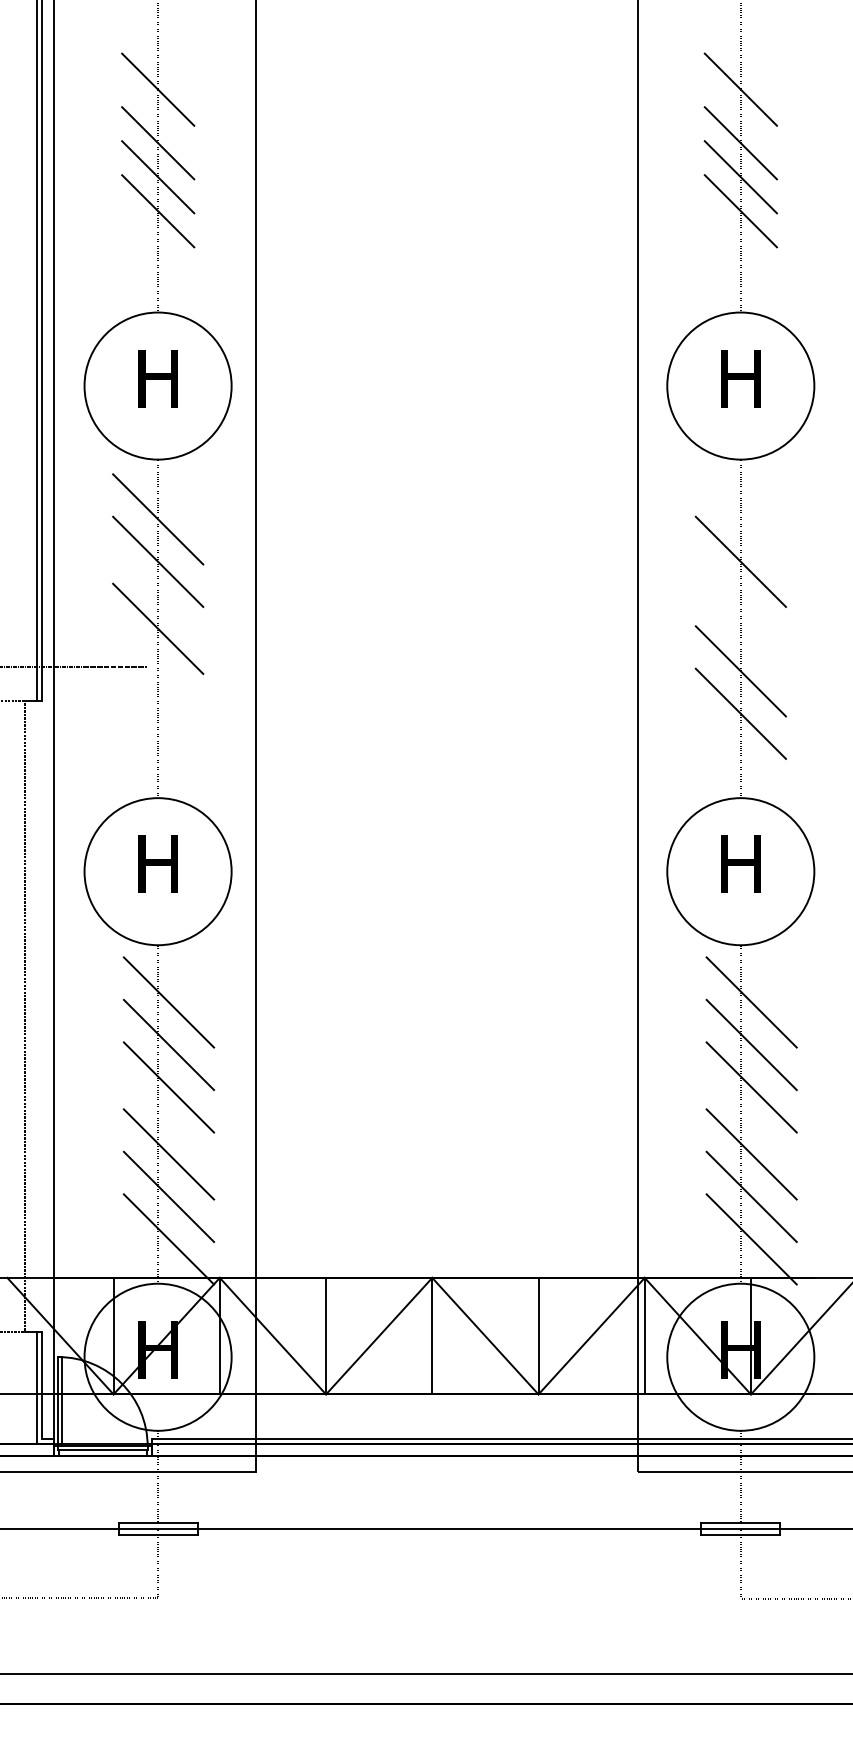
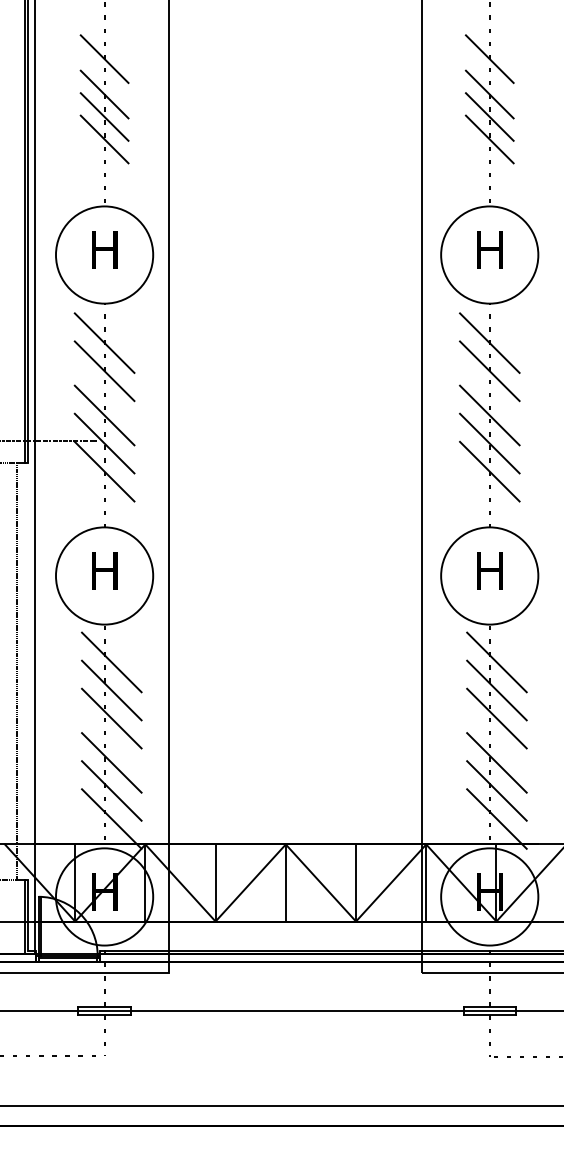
line: (740, 518) -> (489, 342), added
line: (740, 628) -> (489, 415), added
line: (157, 671) -> (104, 443), added
line: (157, 713) -> (104, 471), added

